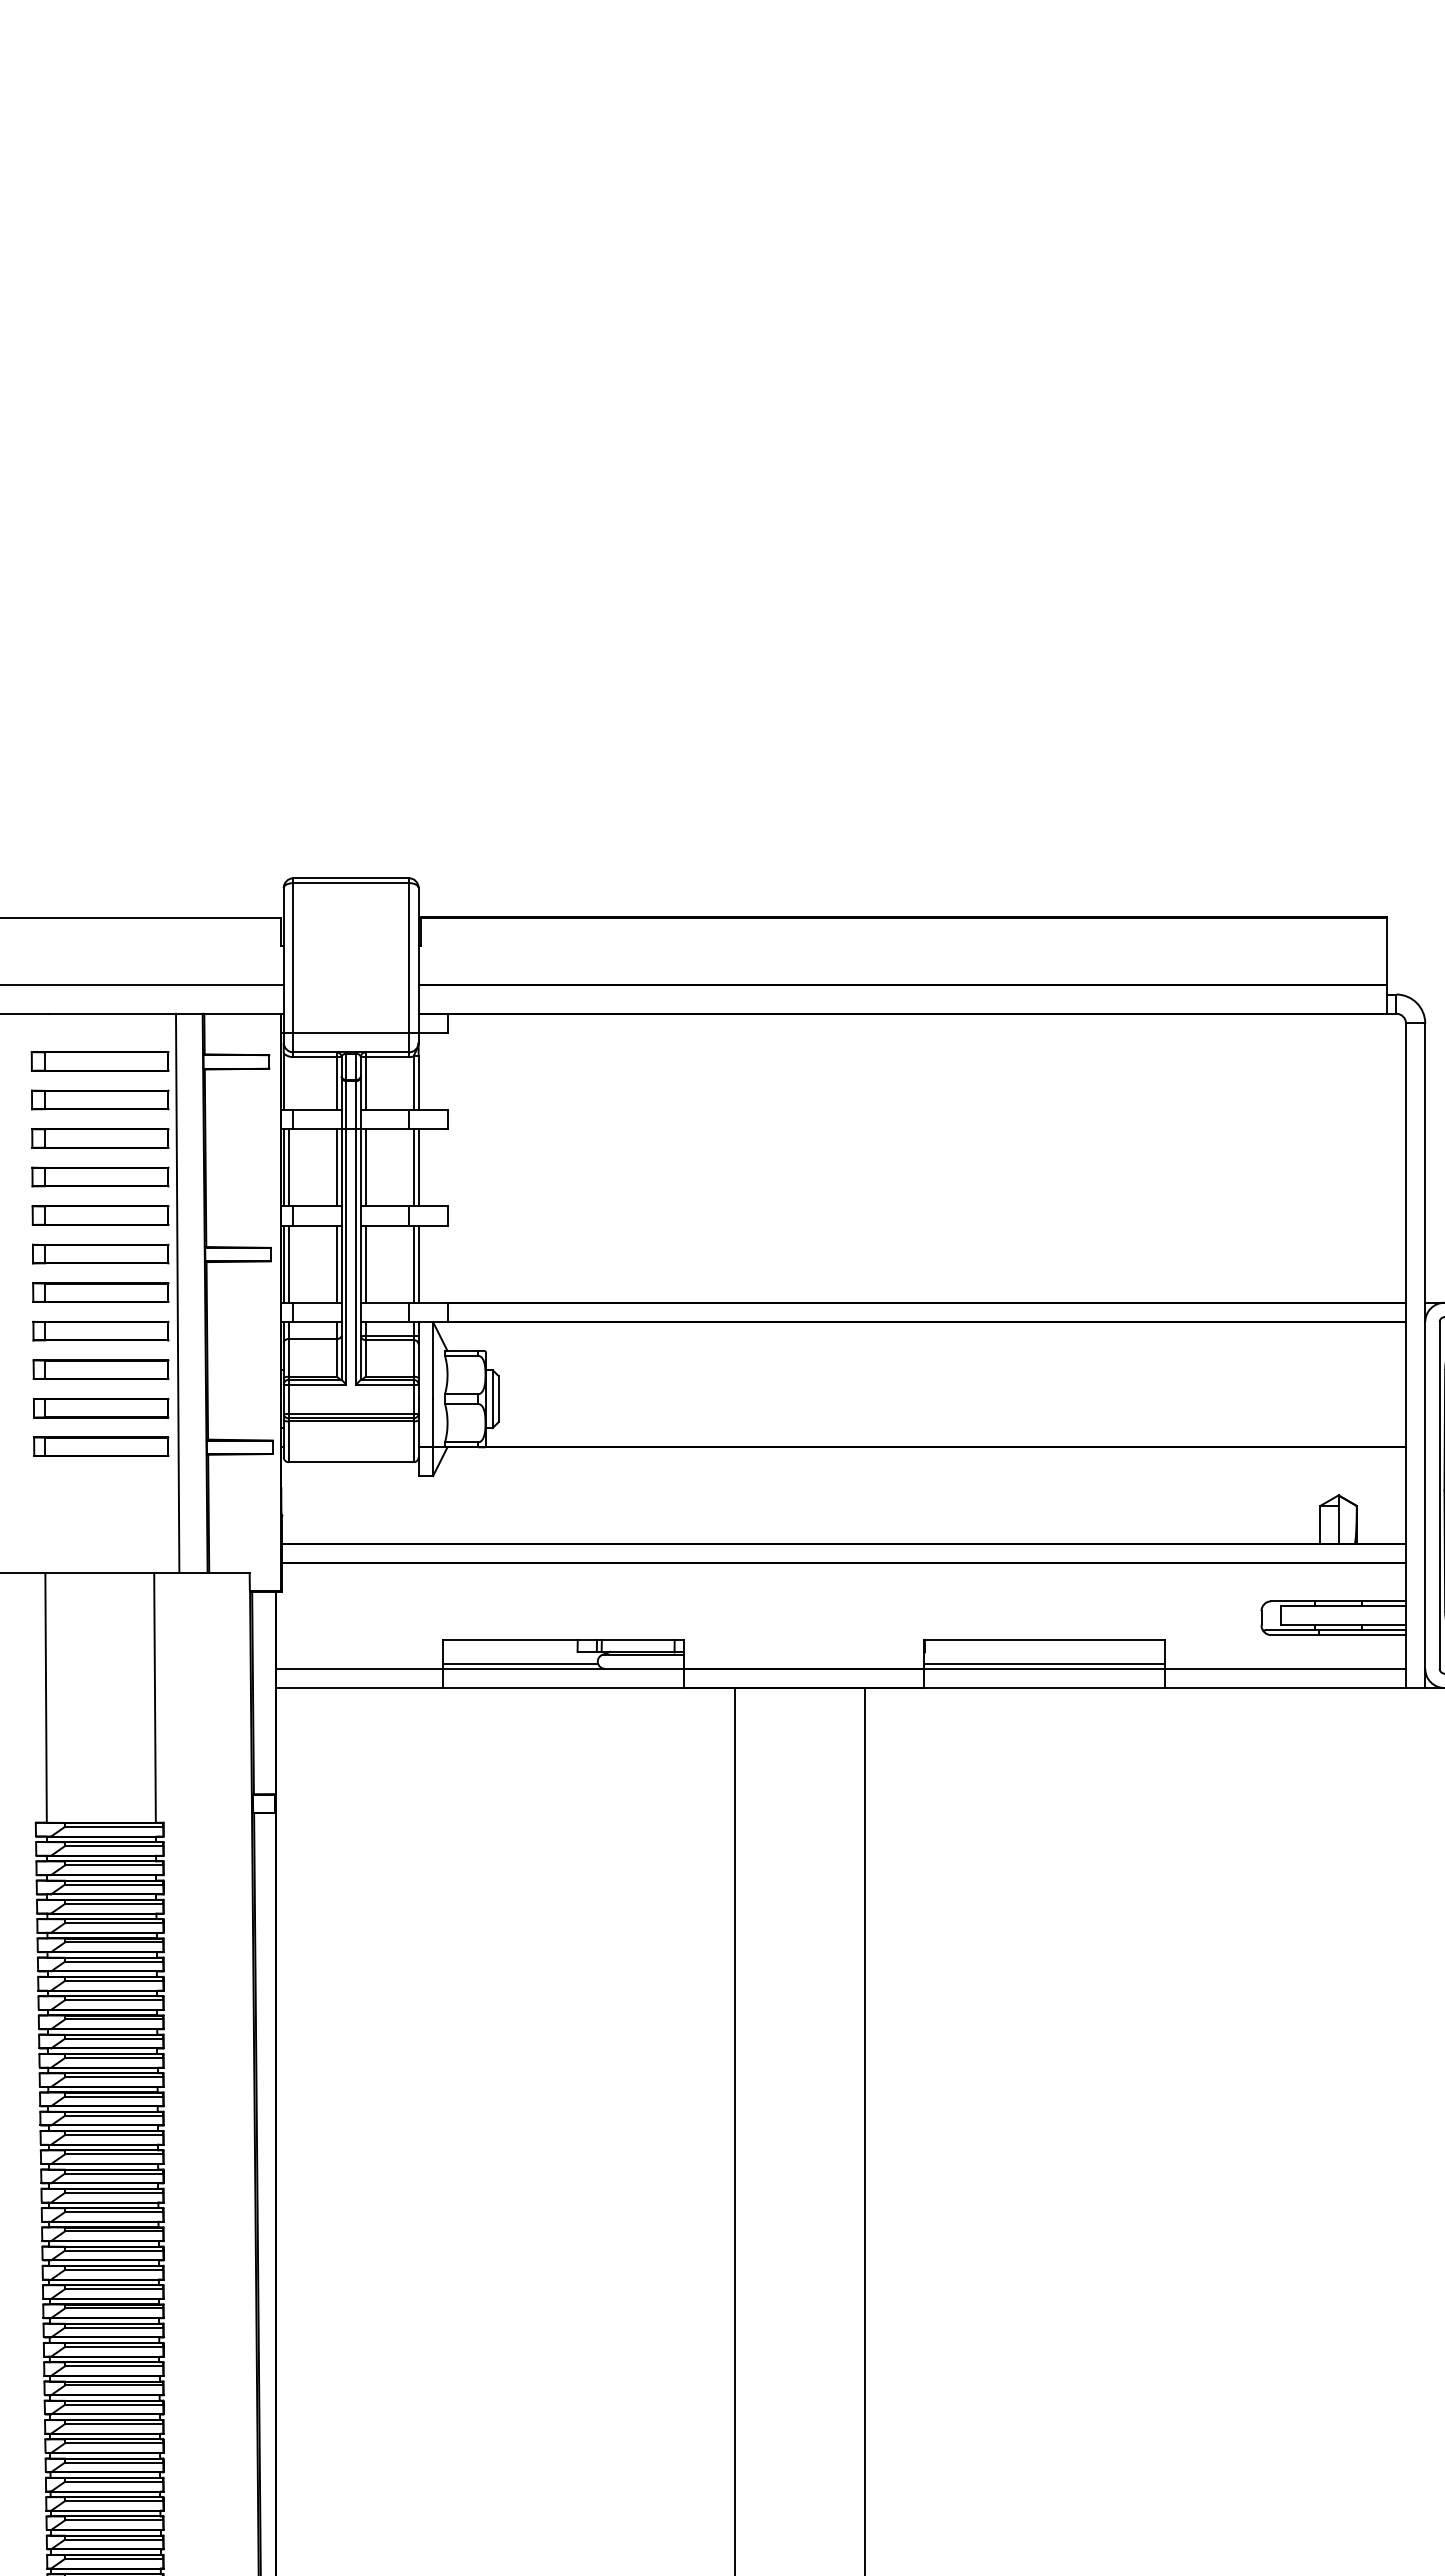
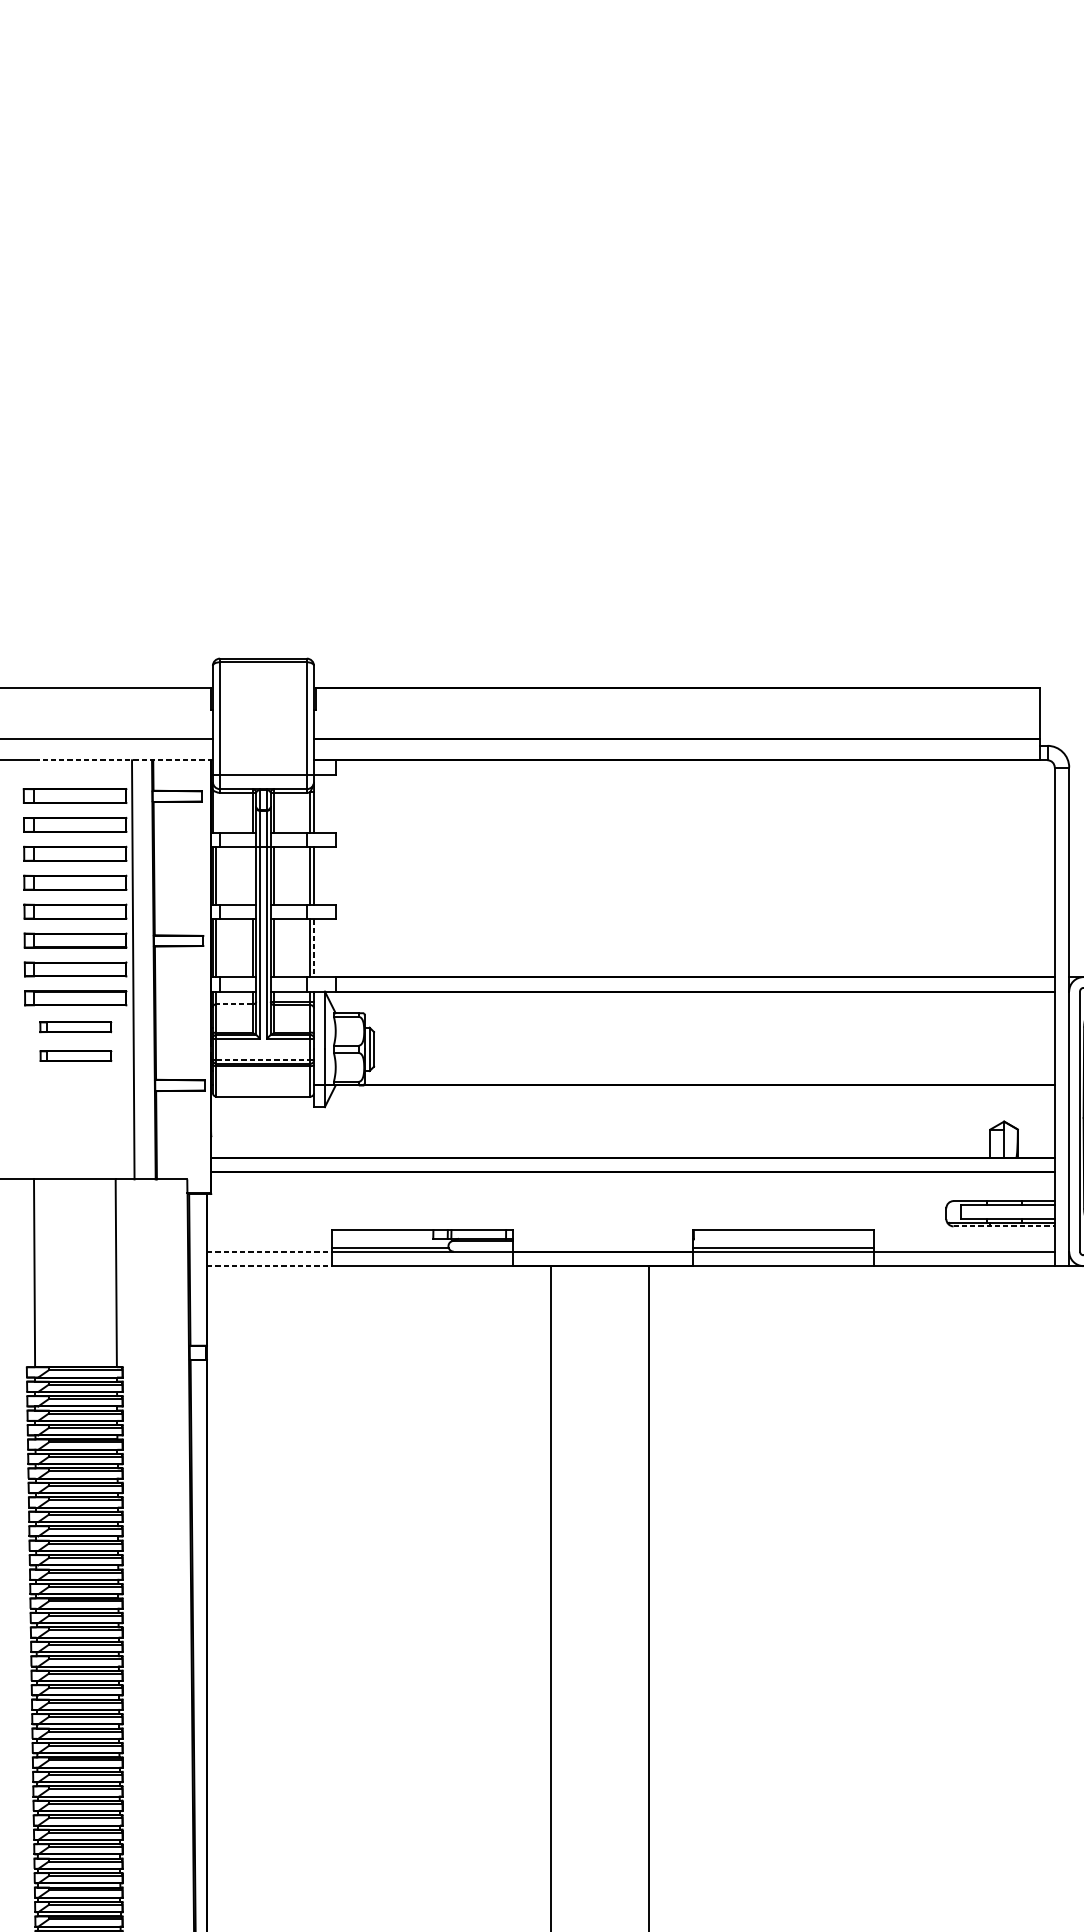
line: (165, 1013) -> (124, 760), solid -> dashed
line: (336, 1167) -> (252, 875), removed
line: (418, 1264) -> (313, 948), solid -> dashed
line: (312, 1339) -> (234, 1004), solid -> dashed
part: (100, 1369) -> (75, 1027), size x0.7
part: (101, 1407) -> (76, 1055), size x0.7
line: (351, 1413) -> (263, 1060), solid -> dashed
part: (101, 1446) -> (76, 1084), removed
line: (1339, 1635) -> (1004, 1226), solid -> dashed
line: (359, 1668) -> (269, 1251), solid -> dashed
line: (359, 1688) -> (269, 1266), solid -> dashed

